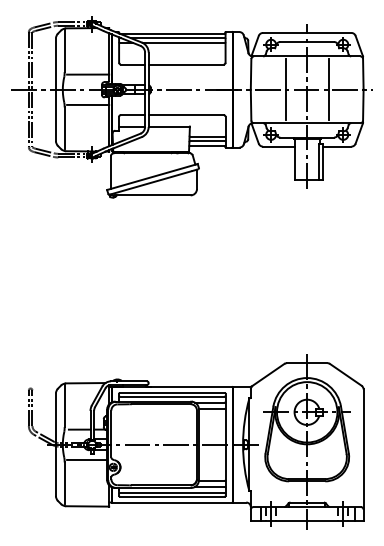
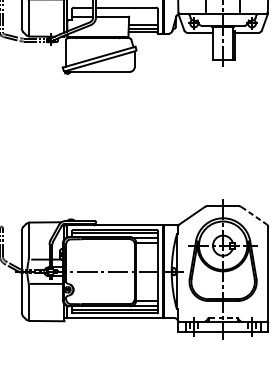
line: (346, 375) -> (254, 216), solid -> dashed
line: (307, 502) -> (223, 317), solid -> dashed

